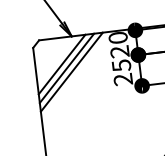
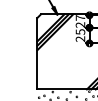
text: (118, 36) -> (80, 17), 20 -> 27

